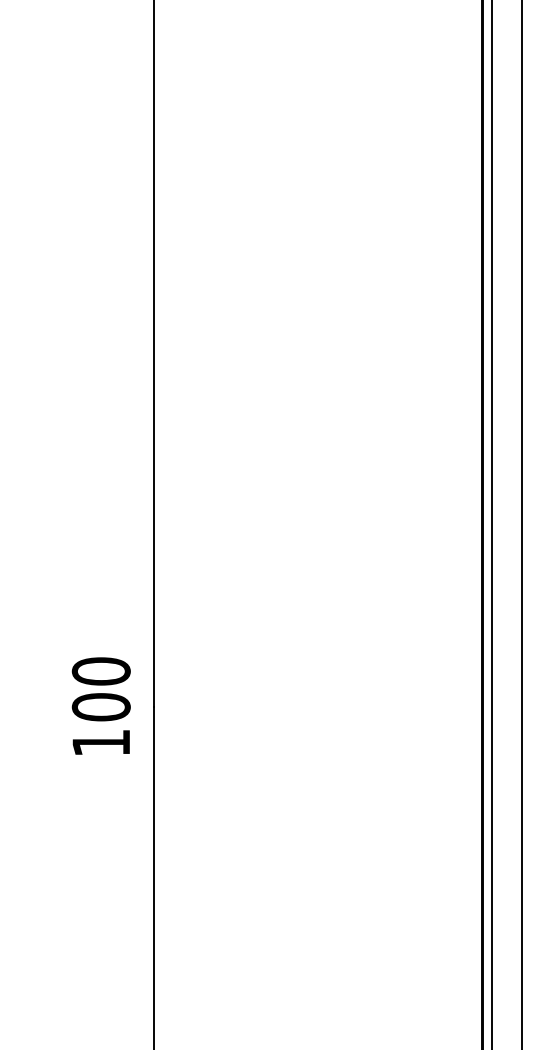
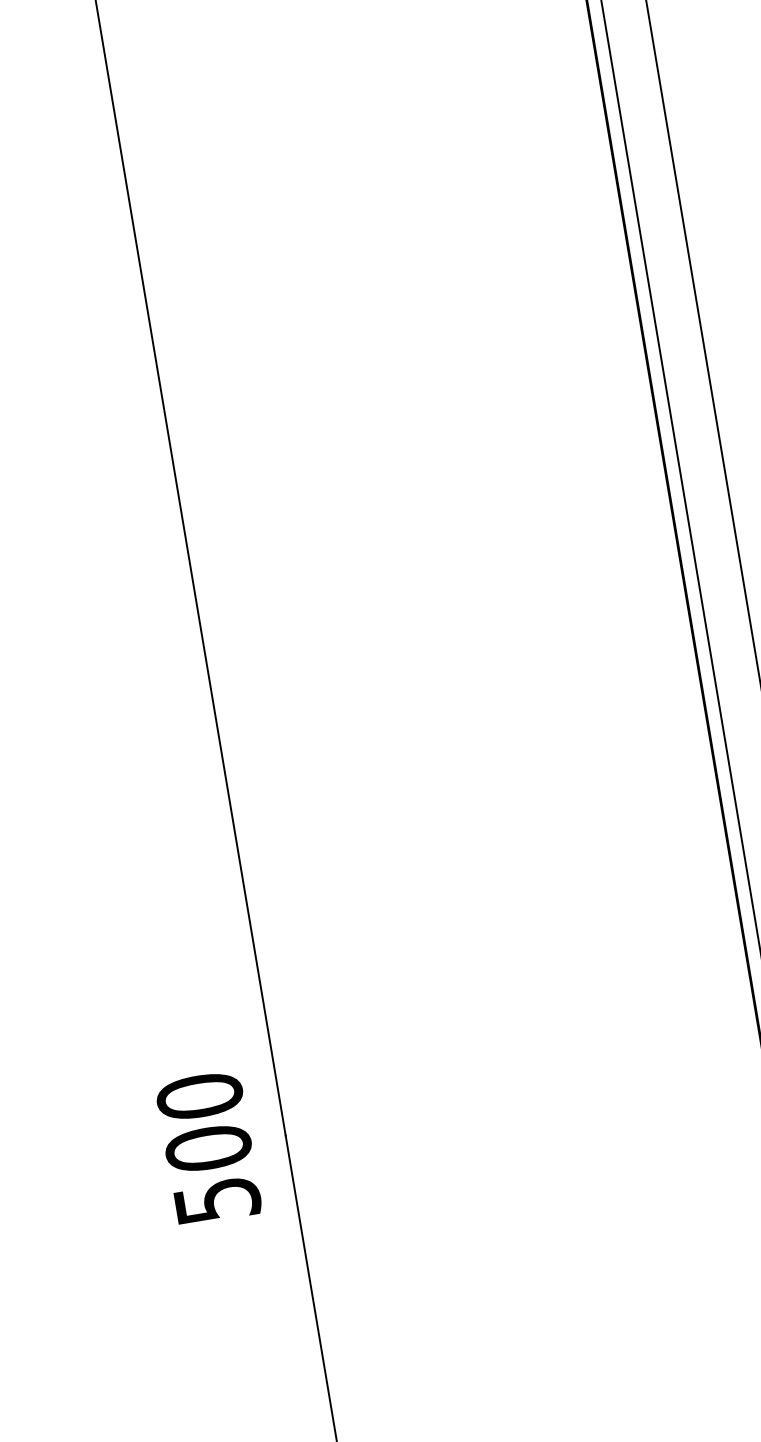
text: (101, 743) -> (217, 1201), 100 -> 500

